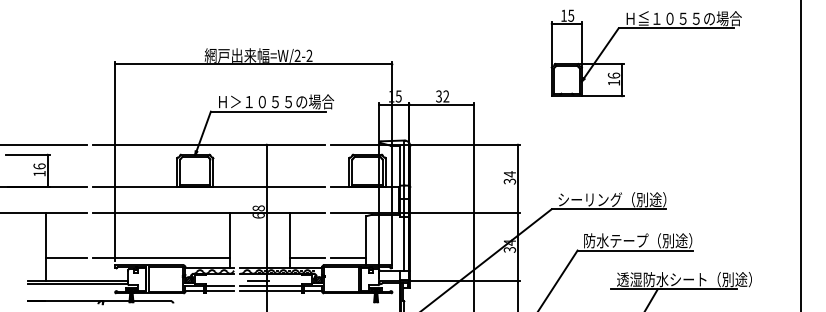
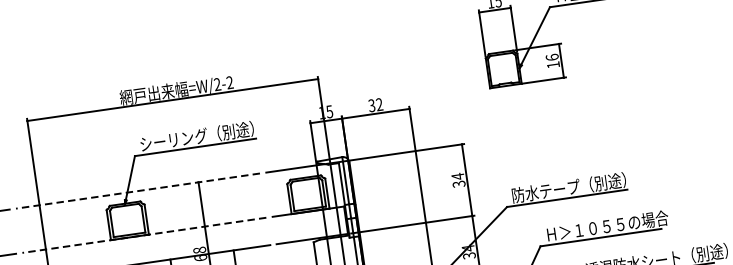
text: (276, 101) -> (202, 135), Ｈ＞１０５５の場合 -> シーリング（別途）
line: (208, 144) -> (137, 190), solid -> dashed
line: (208, 186) -> (143, 234), solid -> dashed
text: (590, 199) -> (546, 190), シーリング（別途） -> 防水テープ（別途）
text: (642, 240) -> (607, 225), 防水テープ（別途） -> Ｈ＞１０５５の場合

